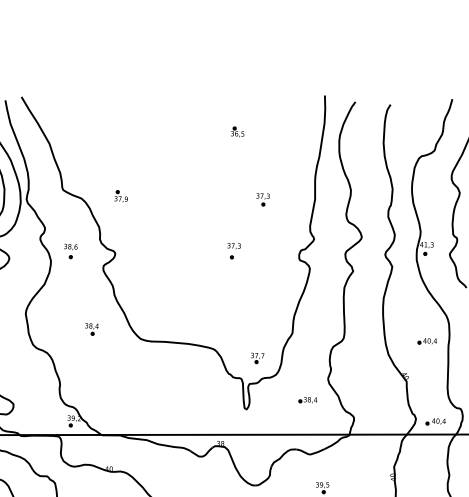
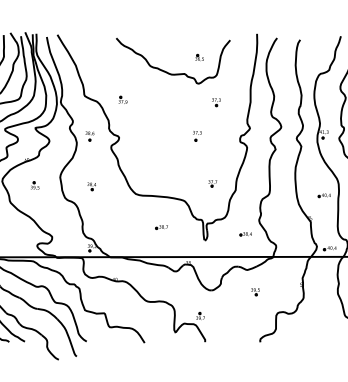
curve: (188, 152) -> (167, 71), added
part: (91, 329) -> (91, 186), moved
part: (257, 357) -> (212, 183), moved
part: (179, 389) -> (161, 227), added

